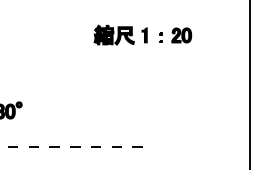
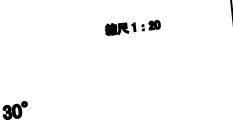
part: (142, 34) -> (132, 26), size x0.6

